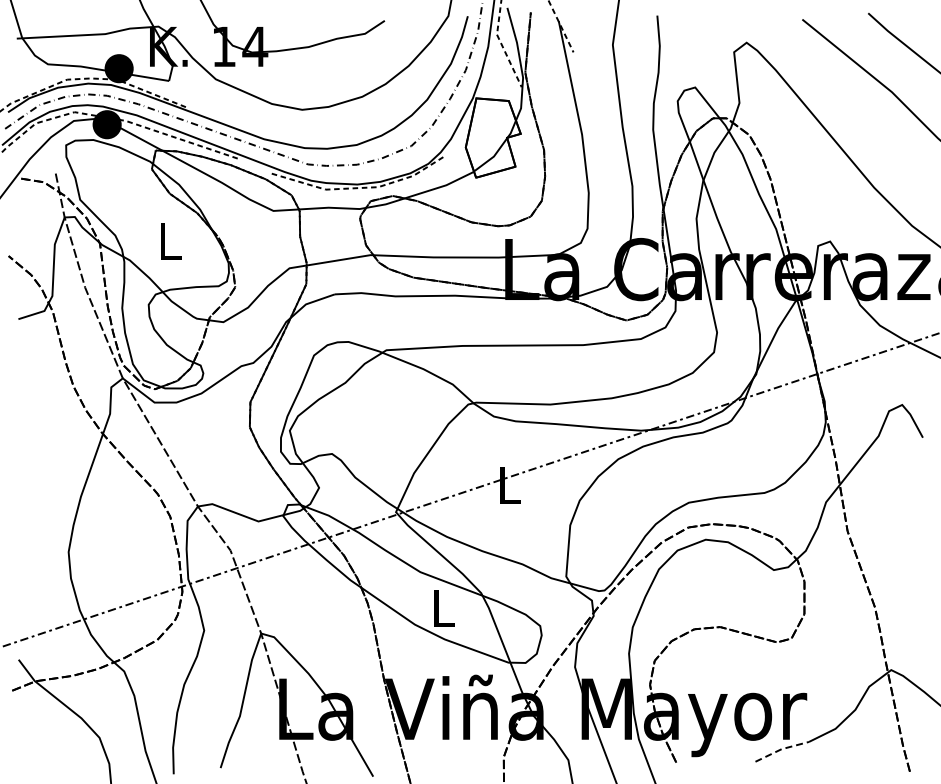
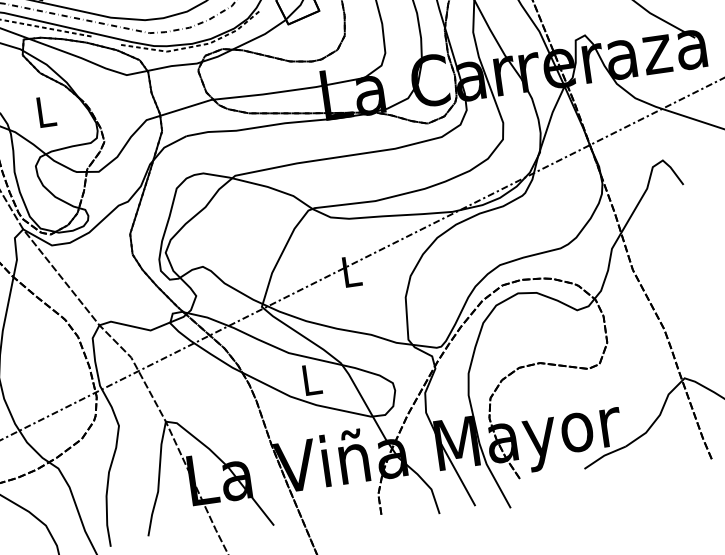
line: (781, 749) -> (604, 455), dashed -> solid

